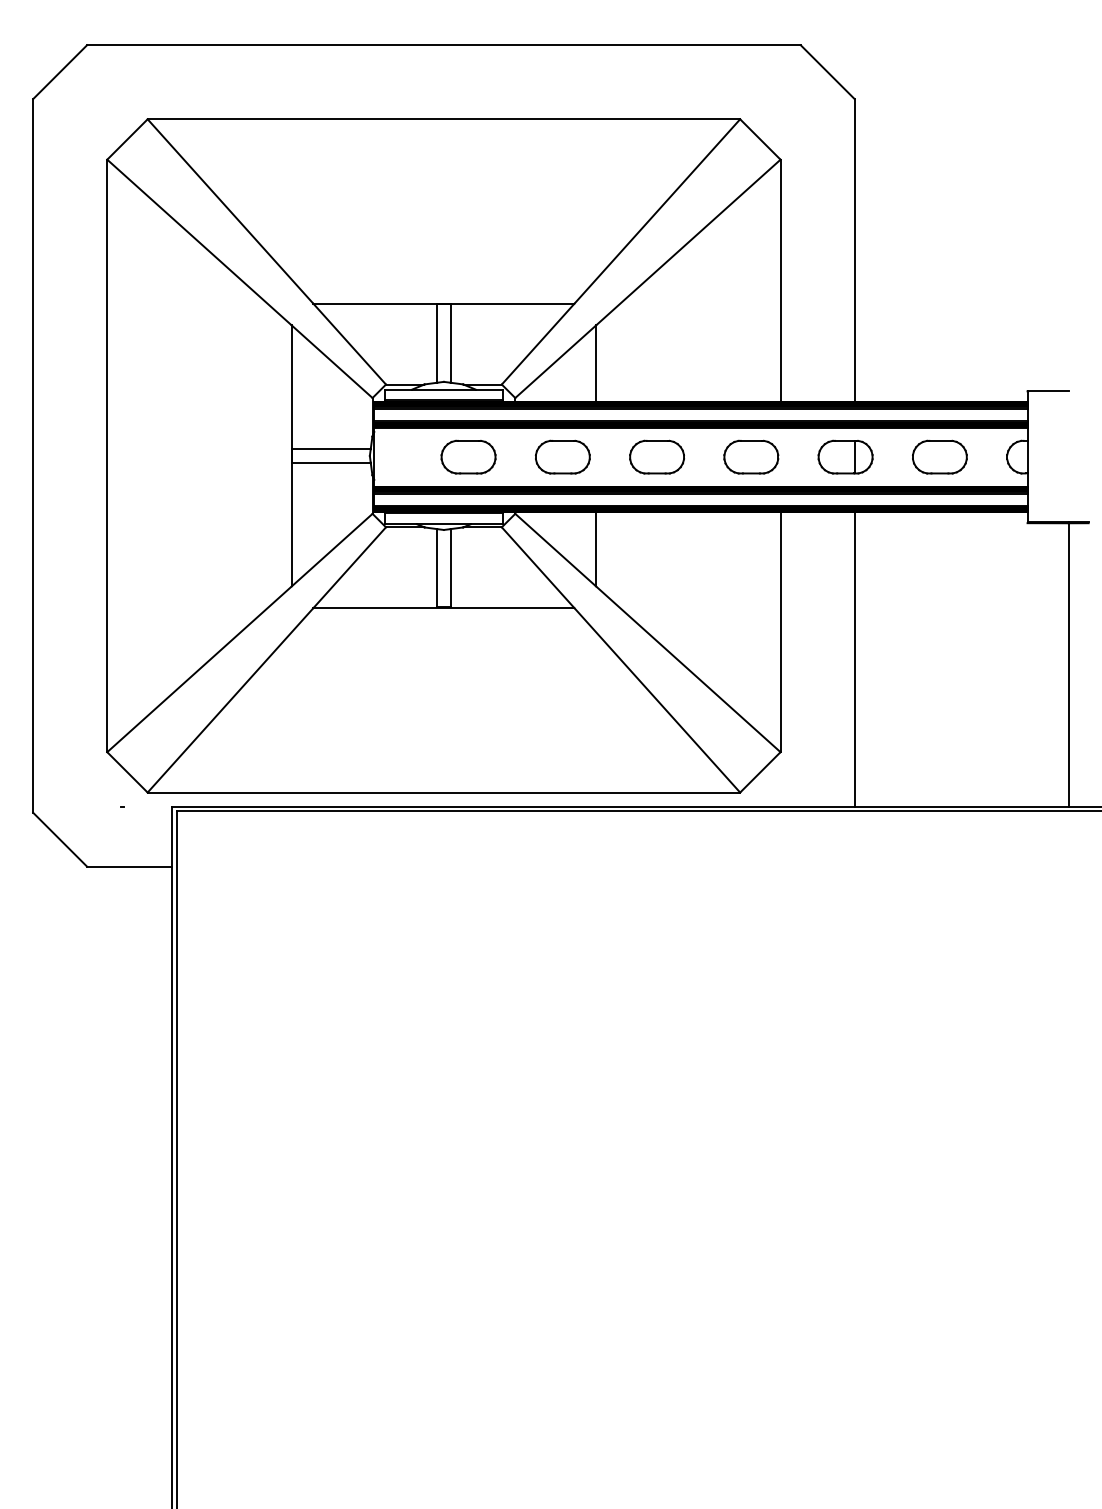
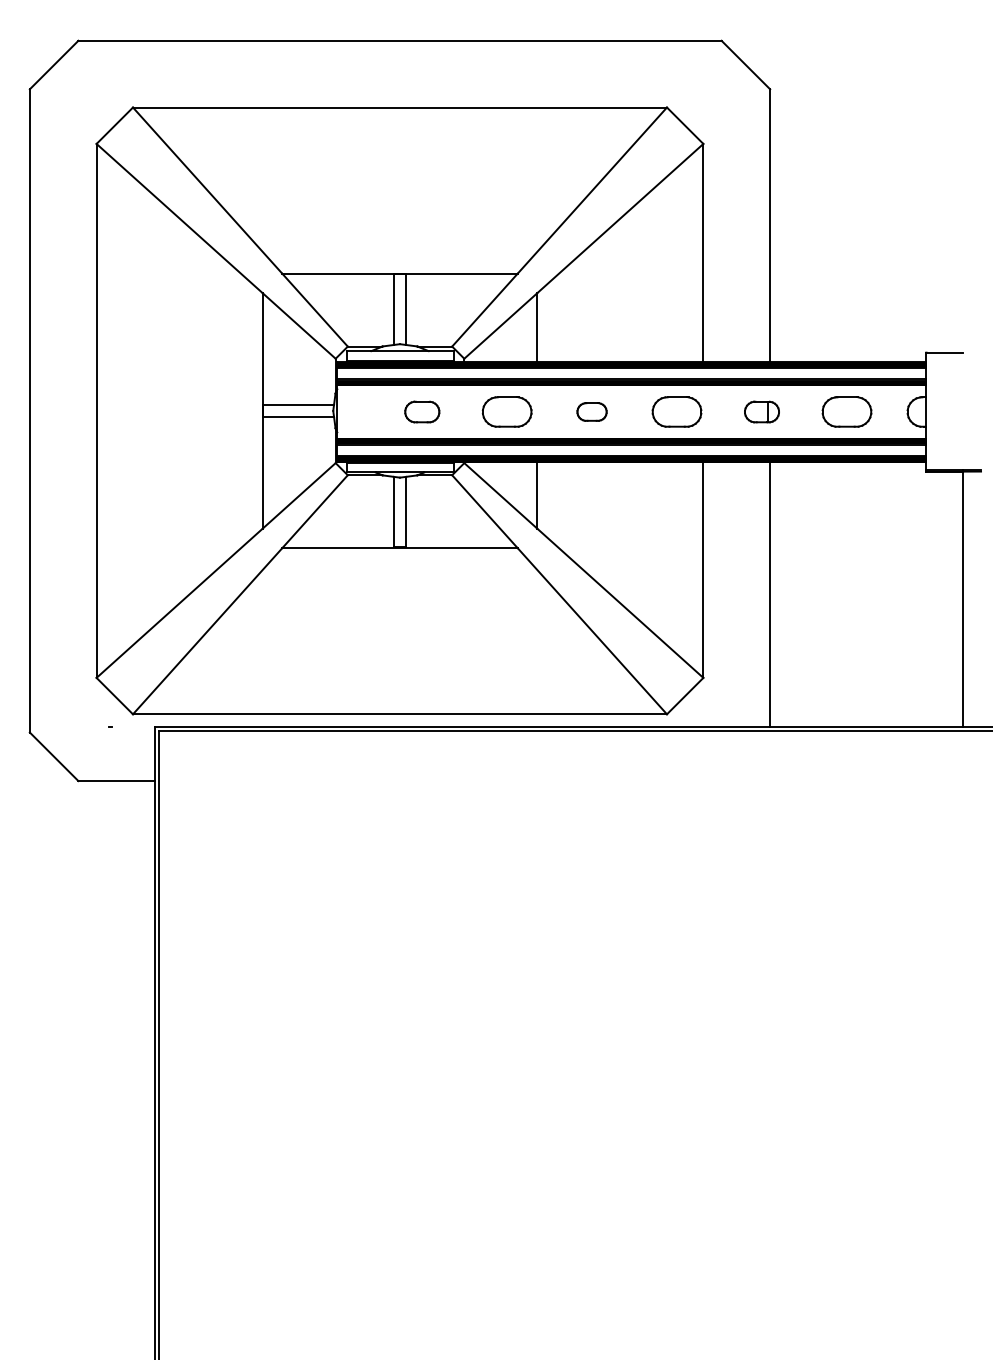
part: (468, 456) -> (422, 411), size x0.7
part: (656, 456) -> (591, 411), size x0.6
part: (845, 456) -> (761, 411), size x0.7

